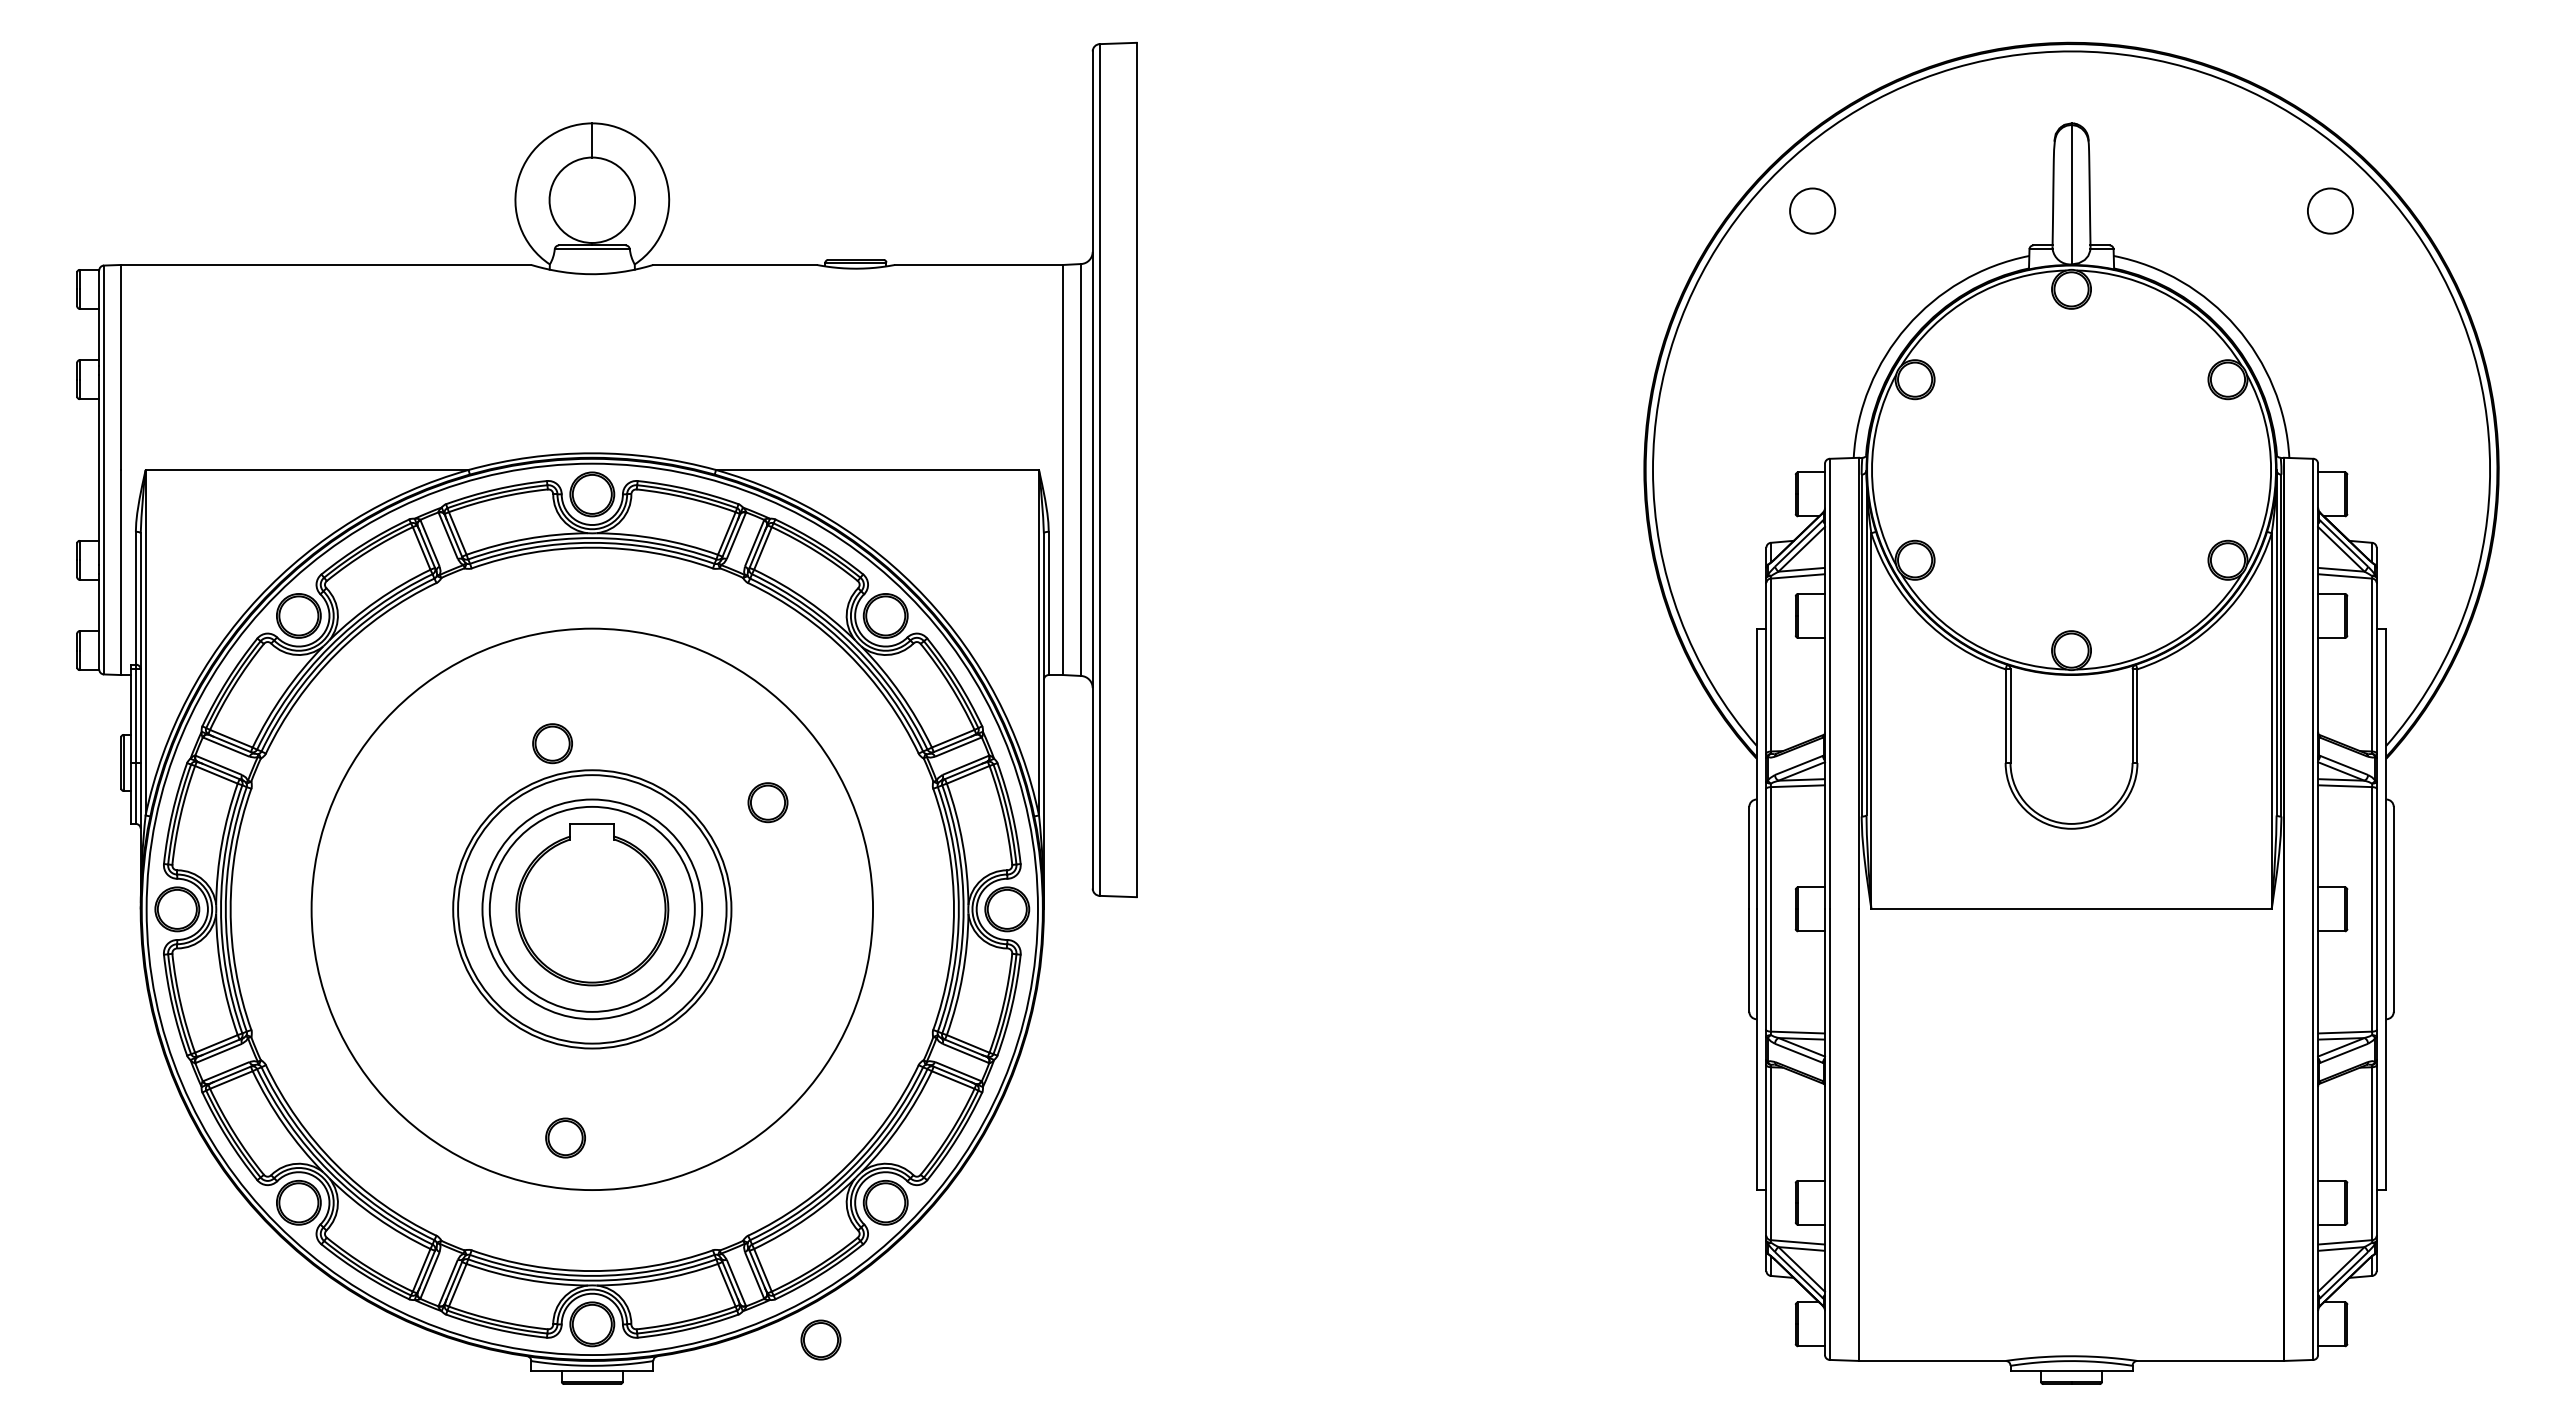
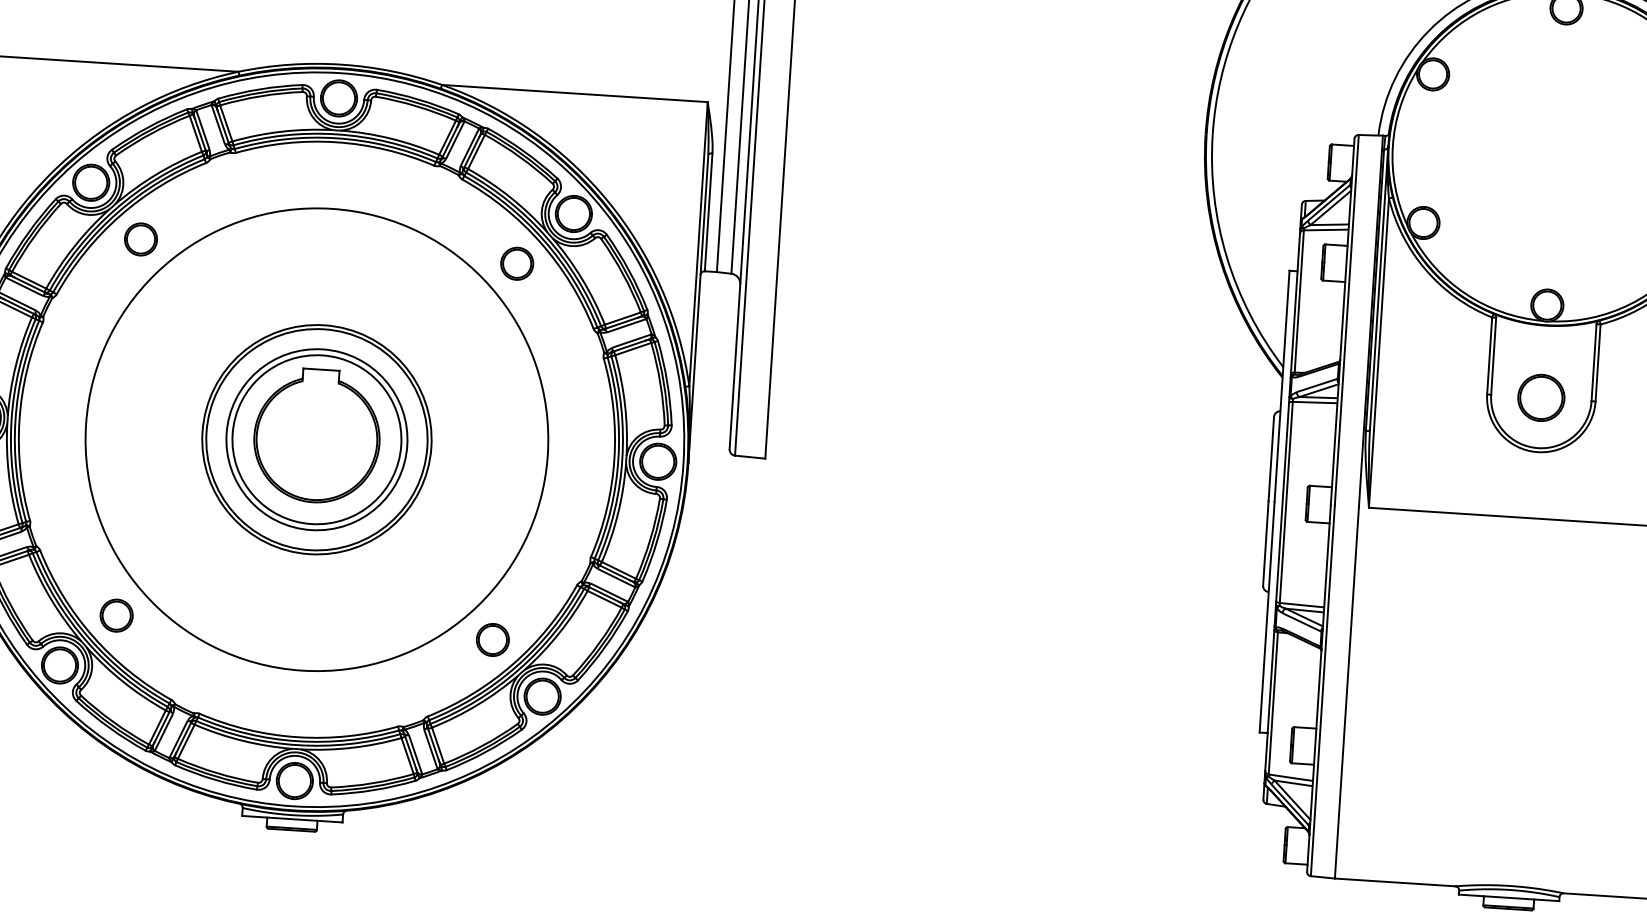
part: (552, 743) -> (140, 239), moved
part: (2071, 762) -> (1541, 397), added
part: (767, 802) -> (516, 263), moved
part: (565, 1137) -> (116, 615), moved
part: (820, 1339) -> (492, 639), moved

